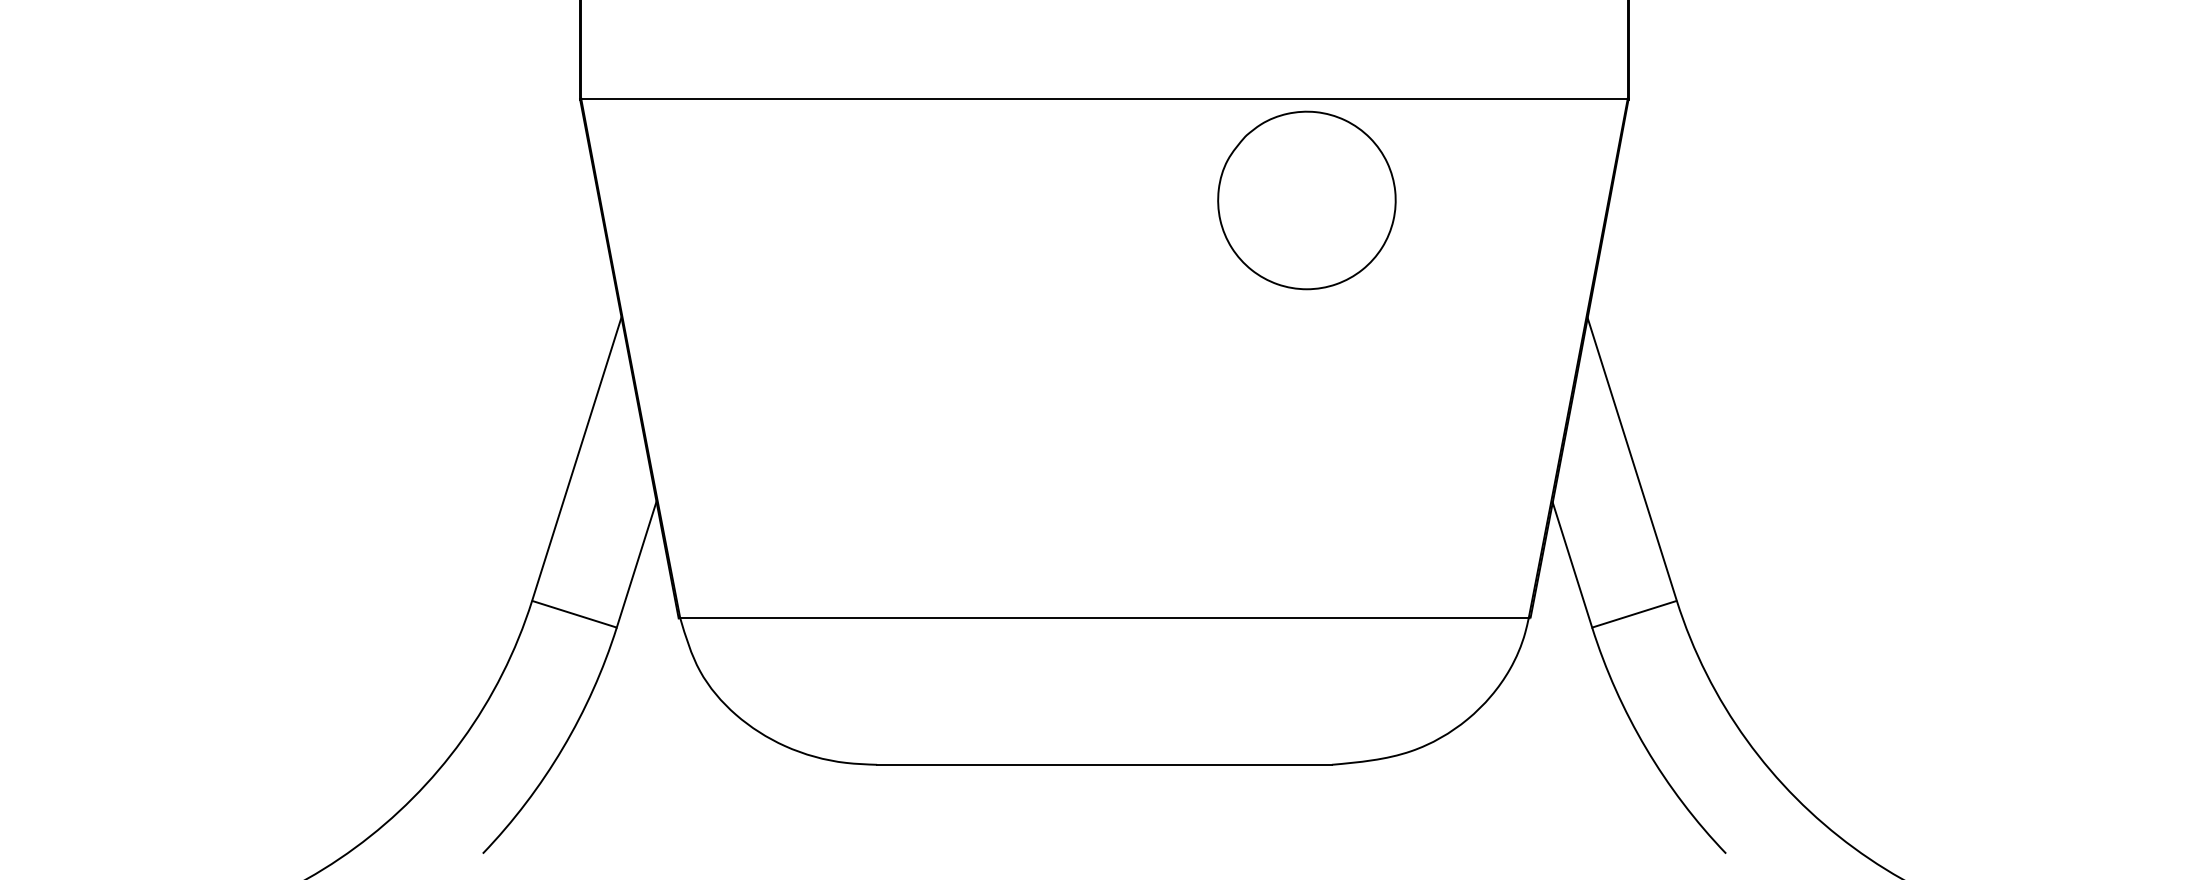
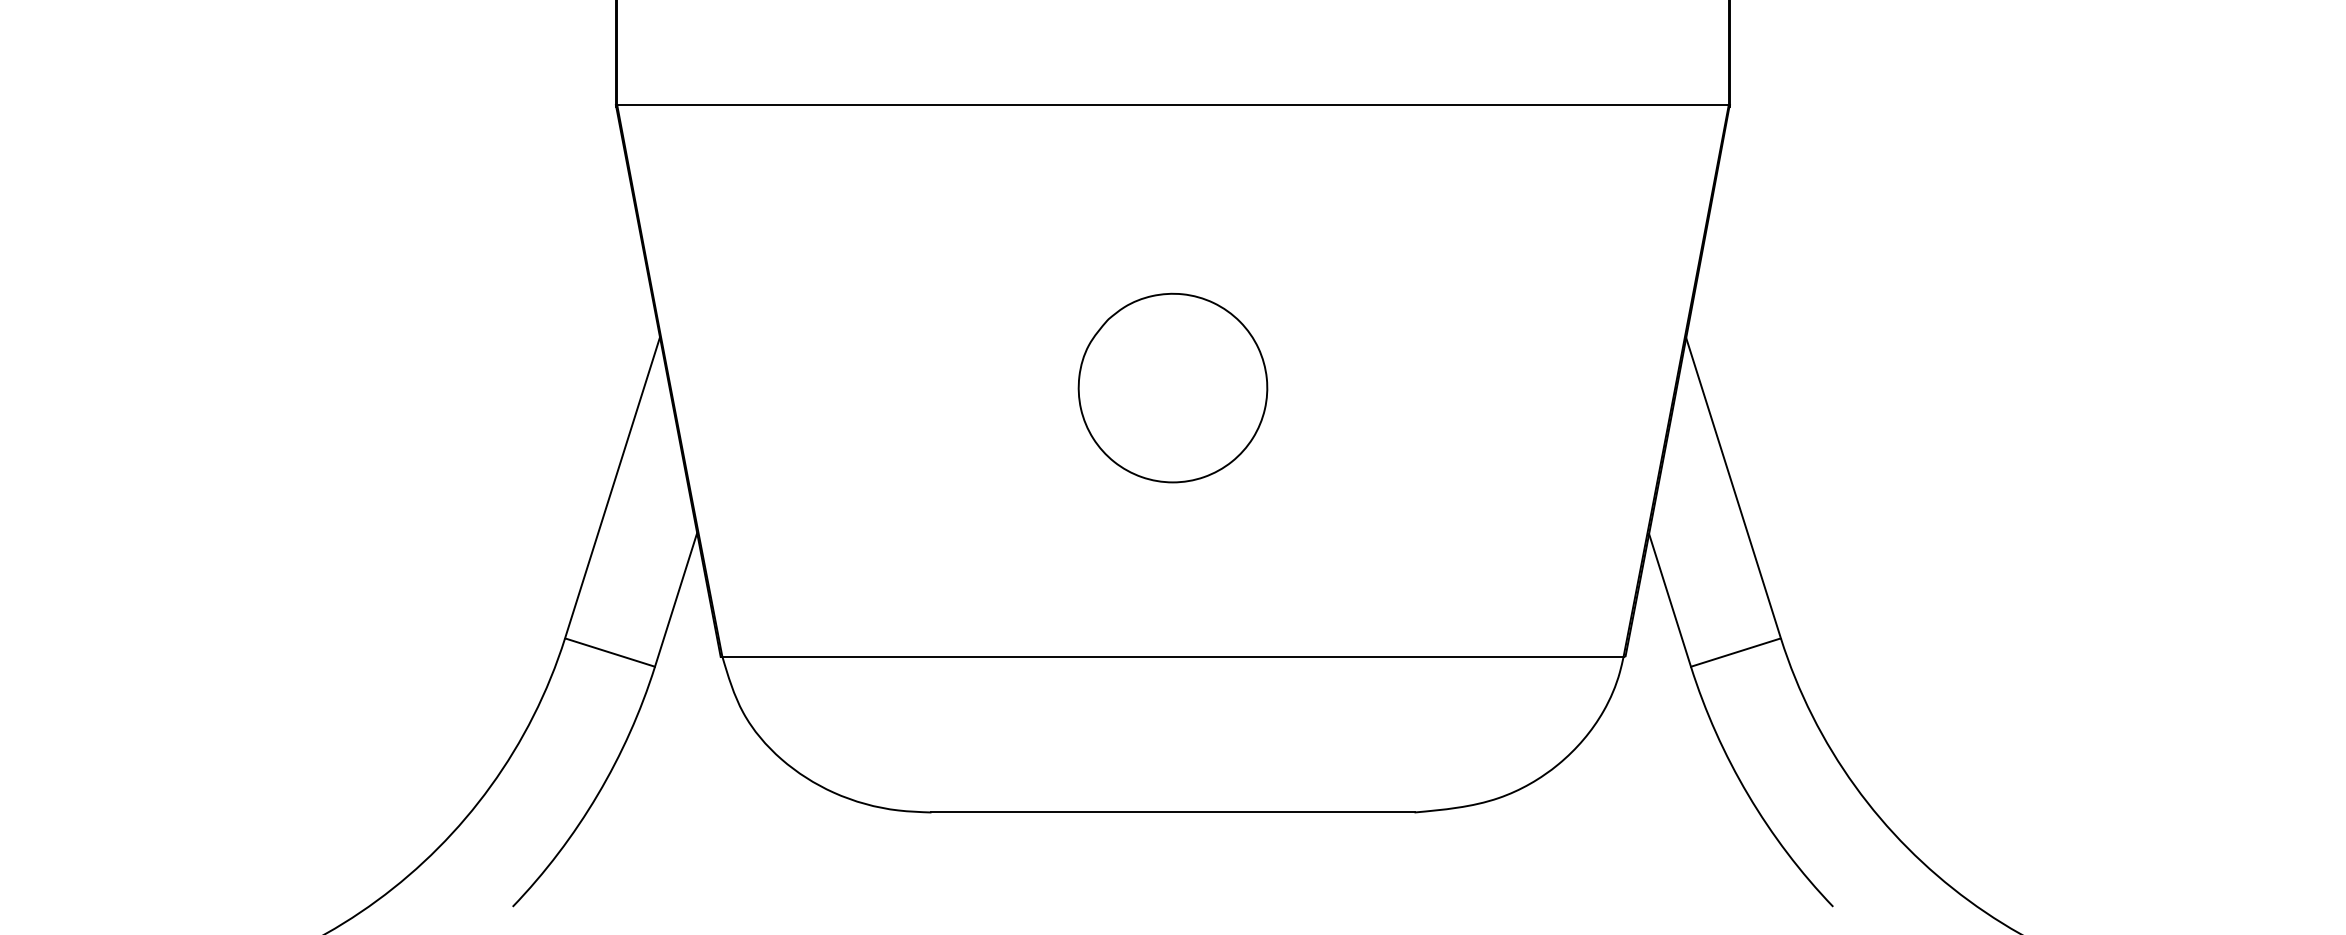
part: (1306, 199) -> (1172, 387), moved

